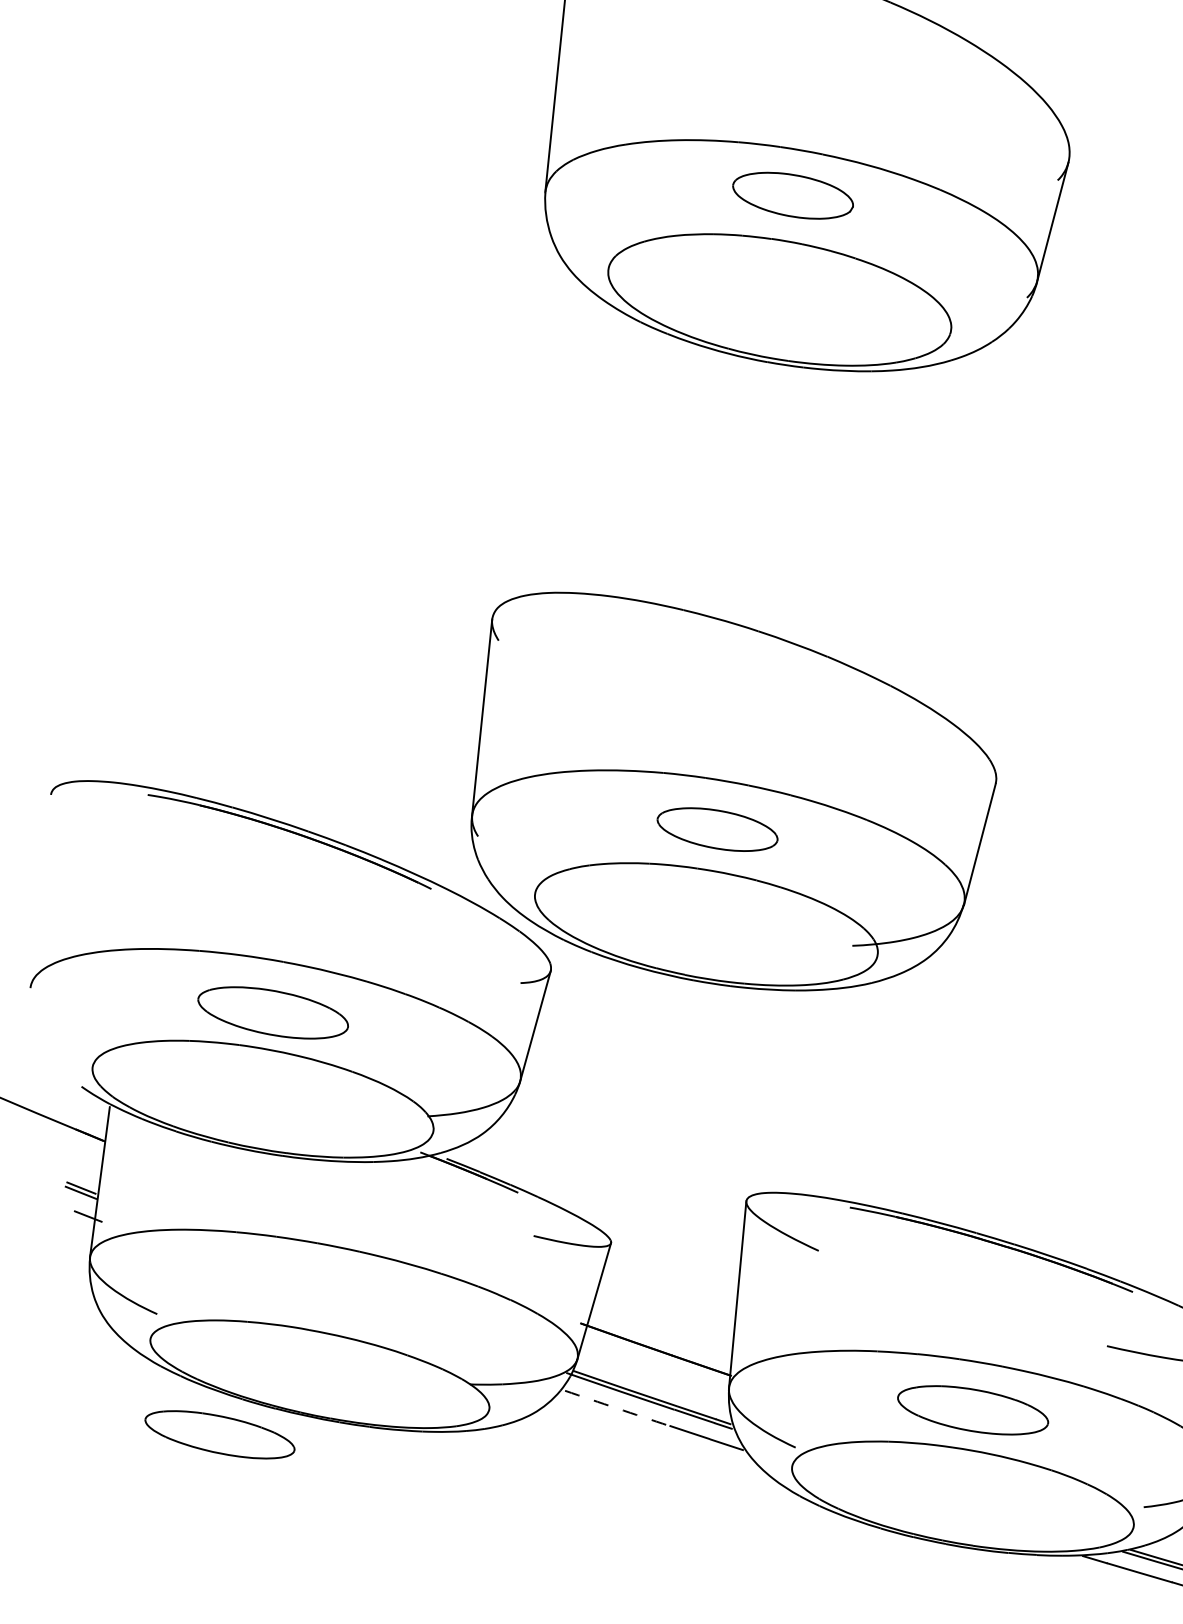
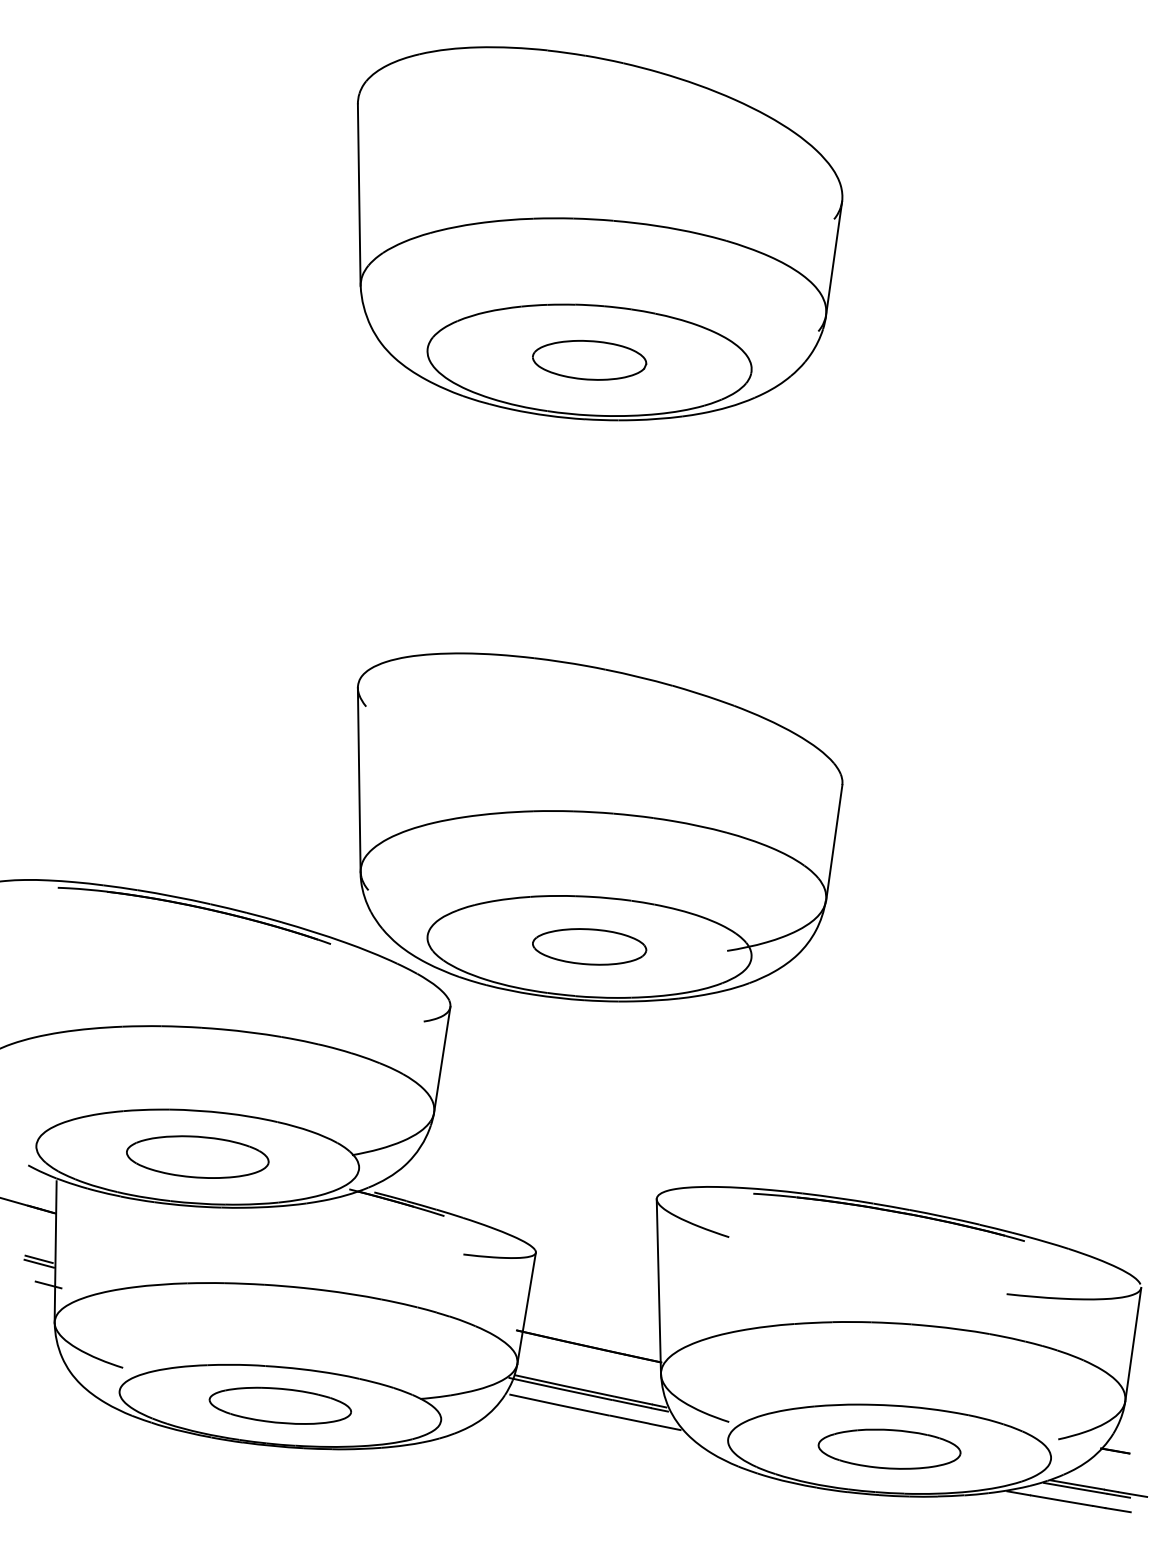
part: (792, 195) -> (589, 360), moved
part: (717, 829) -> (589, 946), moved
part: (272, 1012) -> (197, 1156), moved
arc: (617, 1408) -> (559, 1405), dashed -> solid
part: (973, 1409) -> (889, 1448), moved
part: (219, 1434) -> (279, 1405), moved

